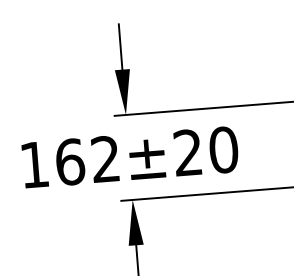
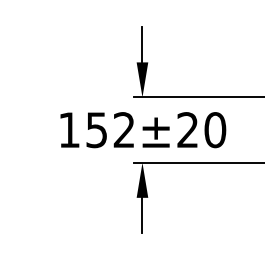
text: (69, 162) -> (96, 130), 162±20 -> 152±20

